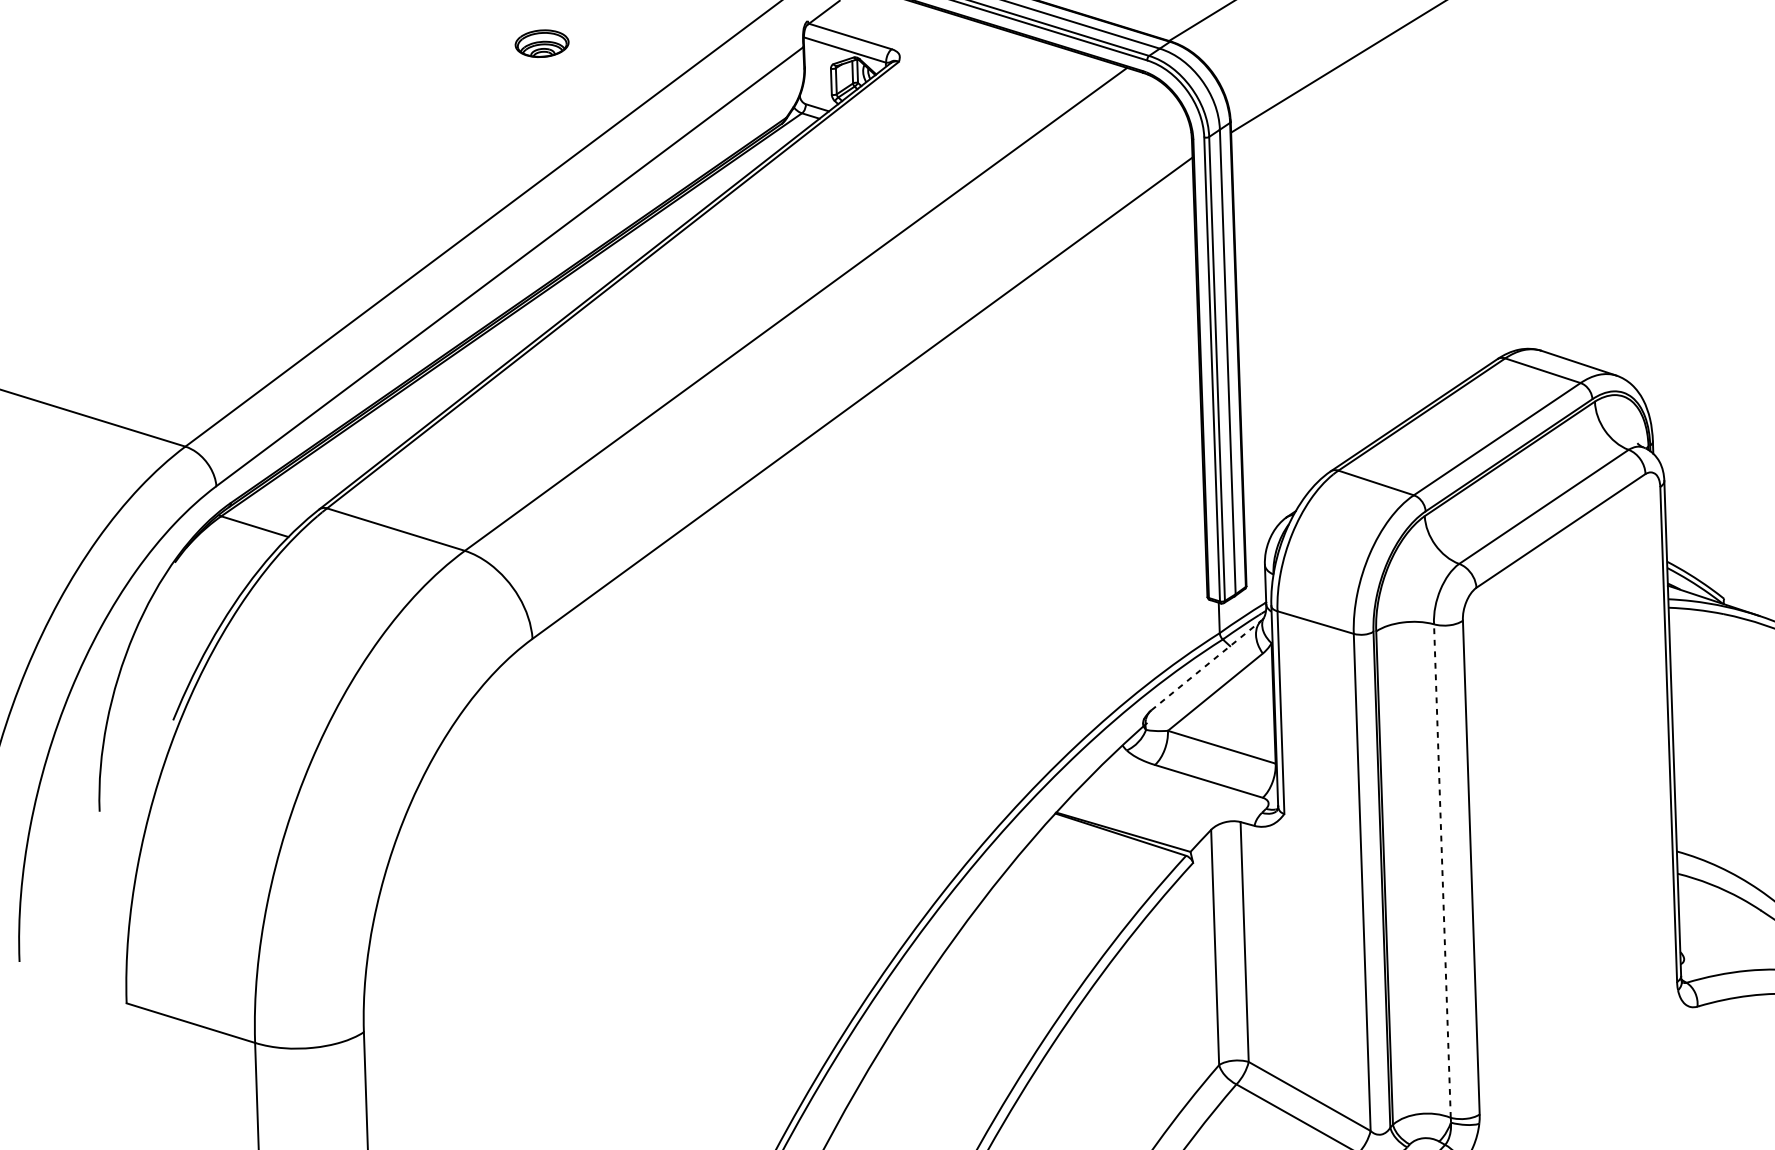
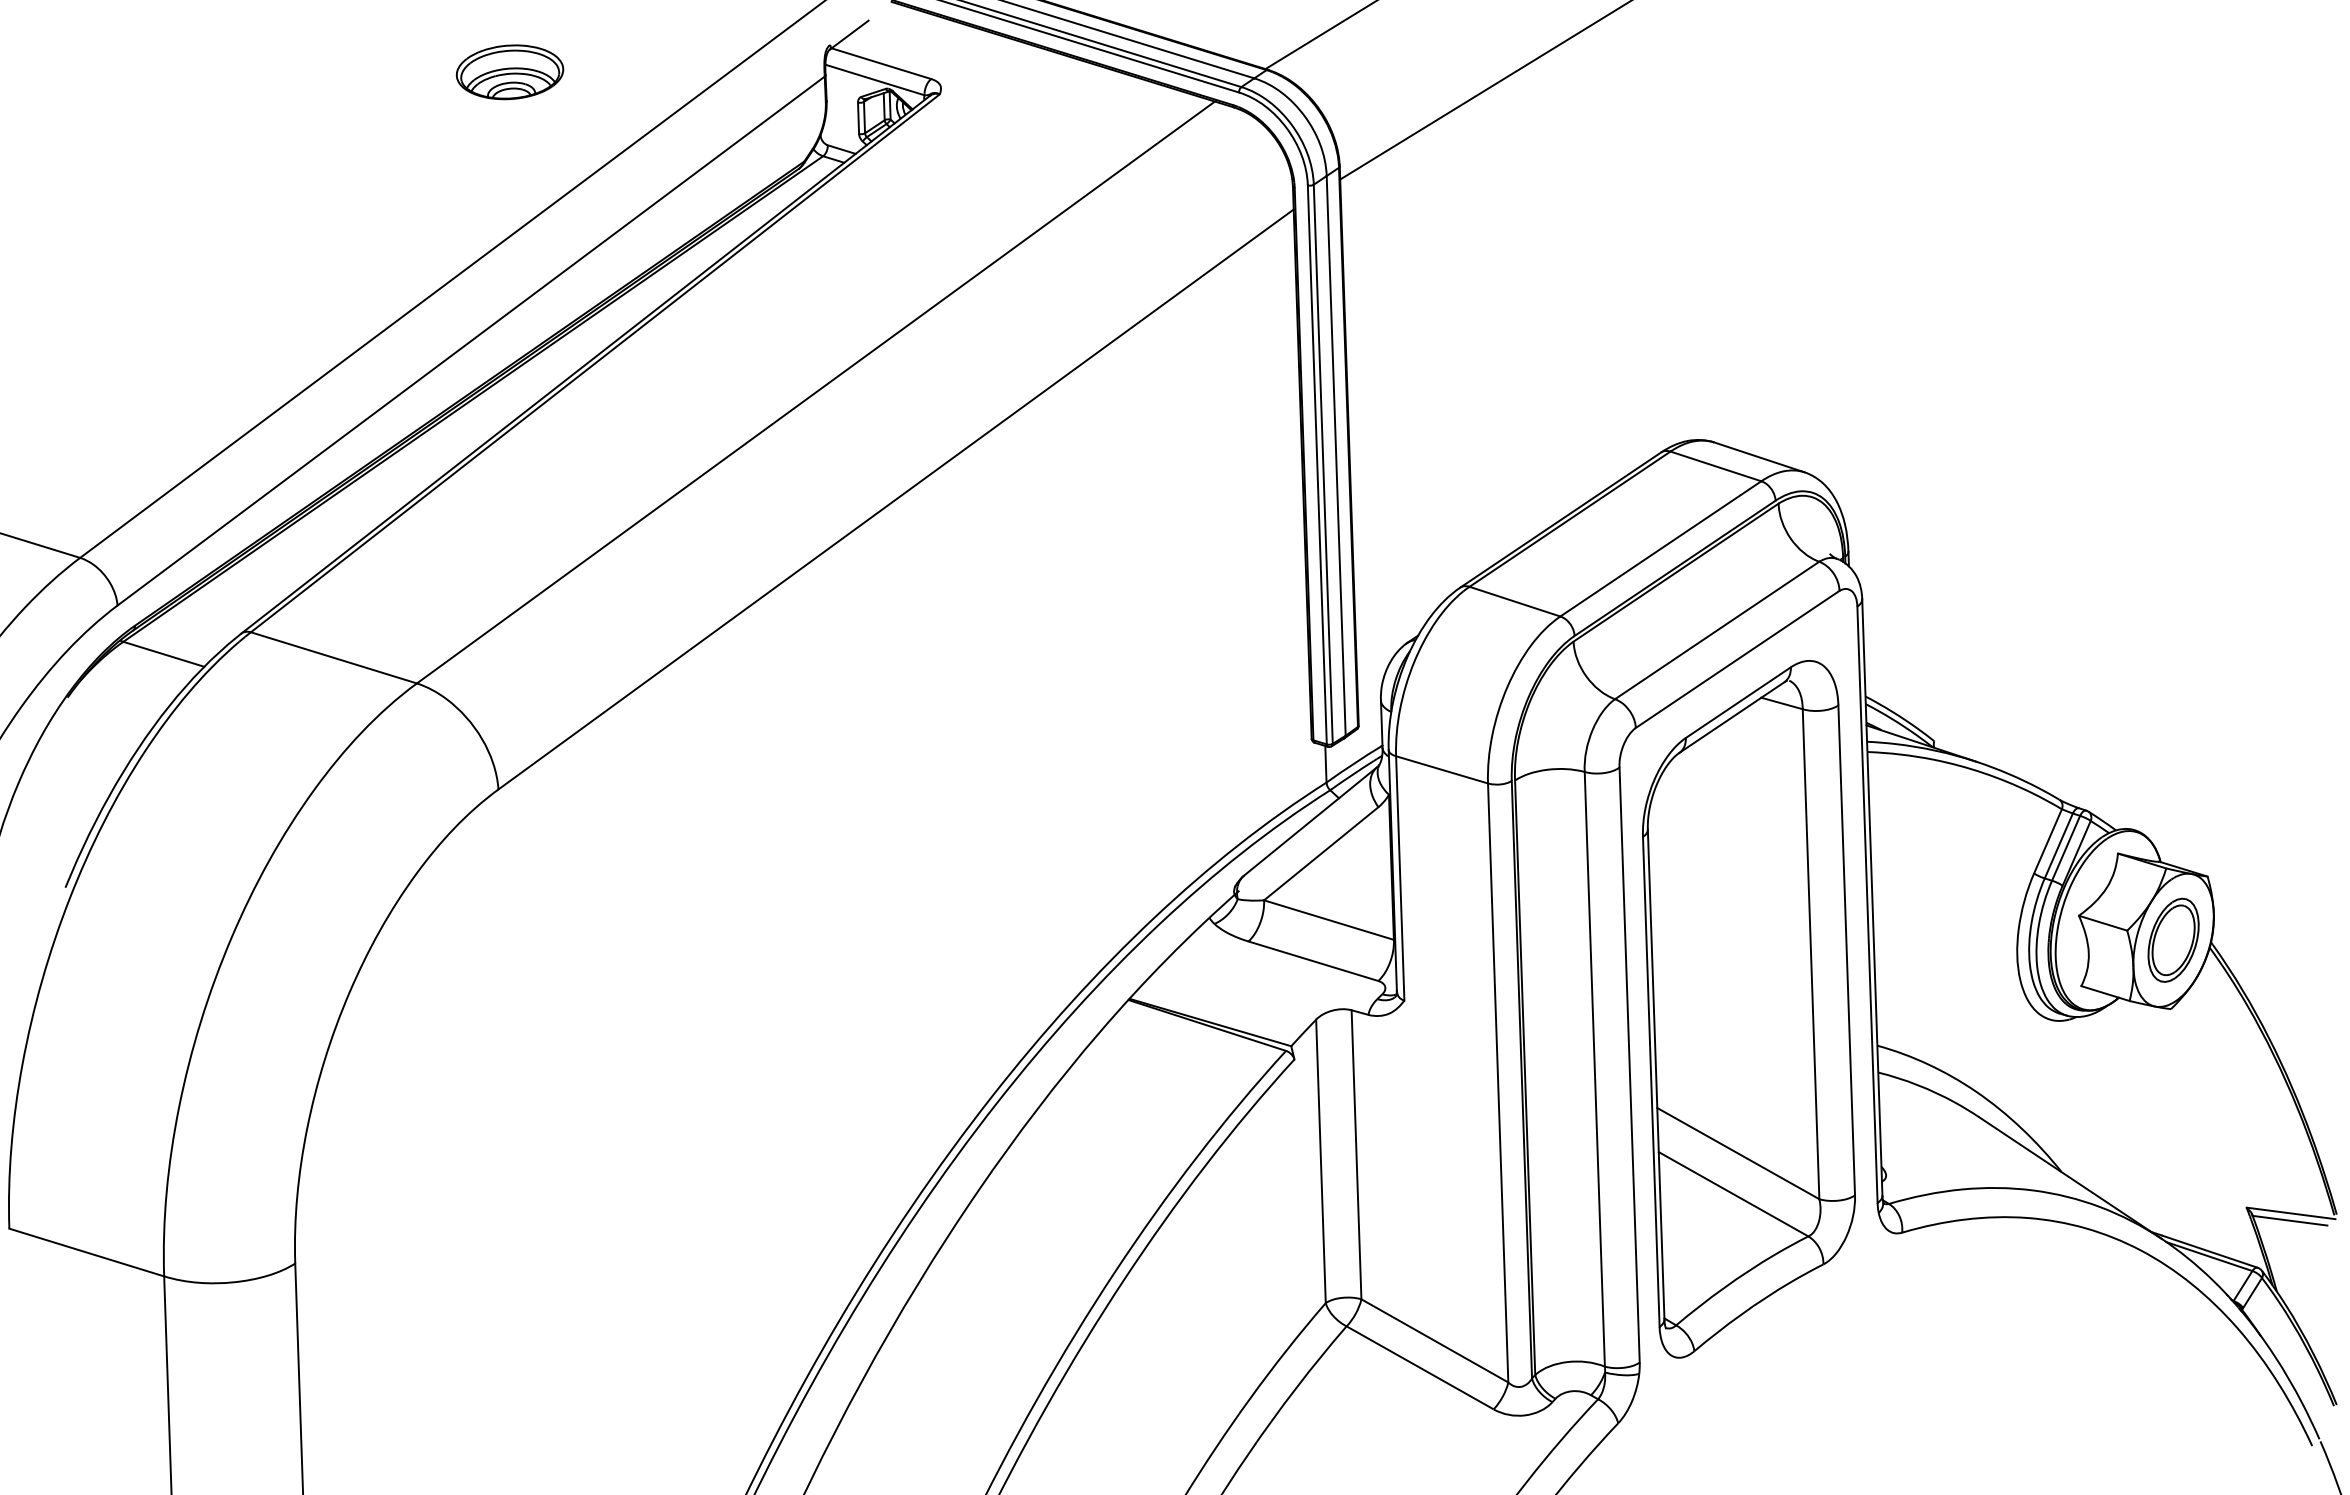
part: (541, 43) -> (509, 72), size x1.67
line: (1206, 665) -> (1310, 821), dashed -> solid
part: (1569, 821) -> (1748, 1009), added
line: (1442, 870) -> (1594, 1068), dashed -> solid

